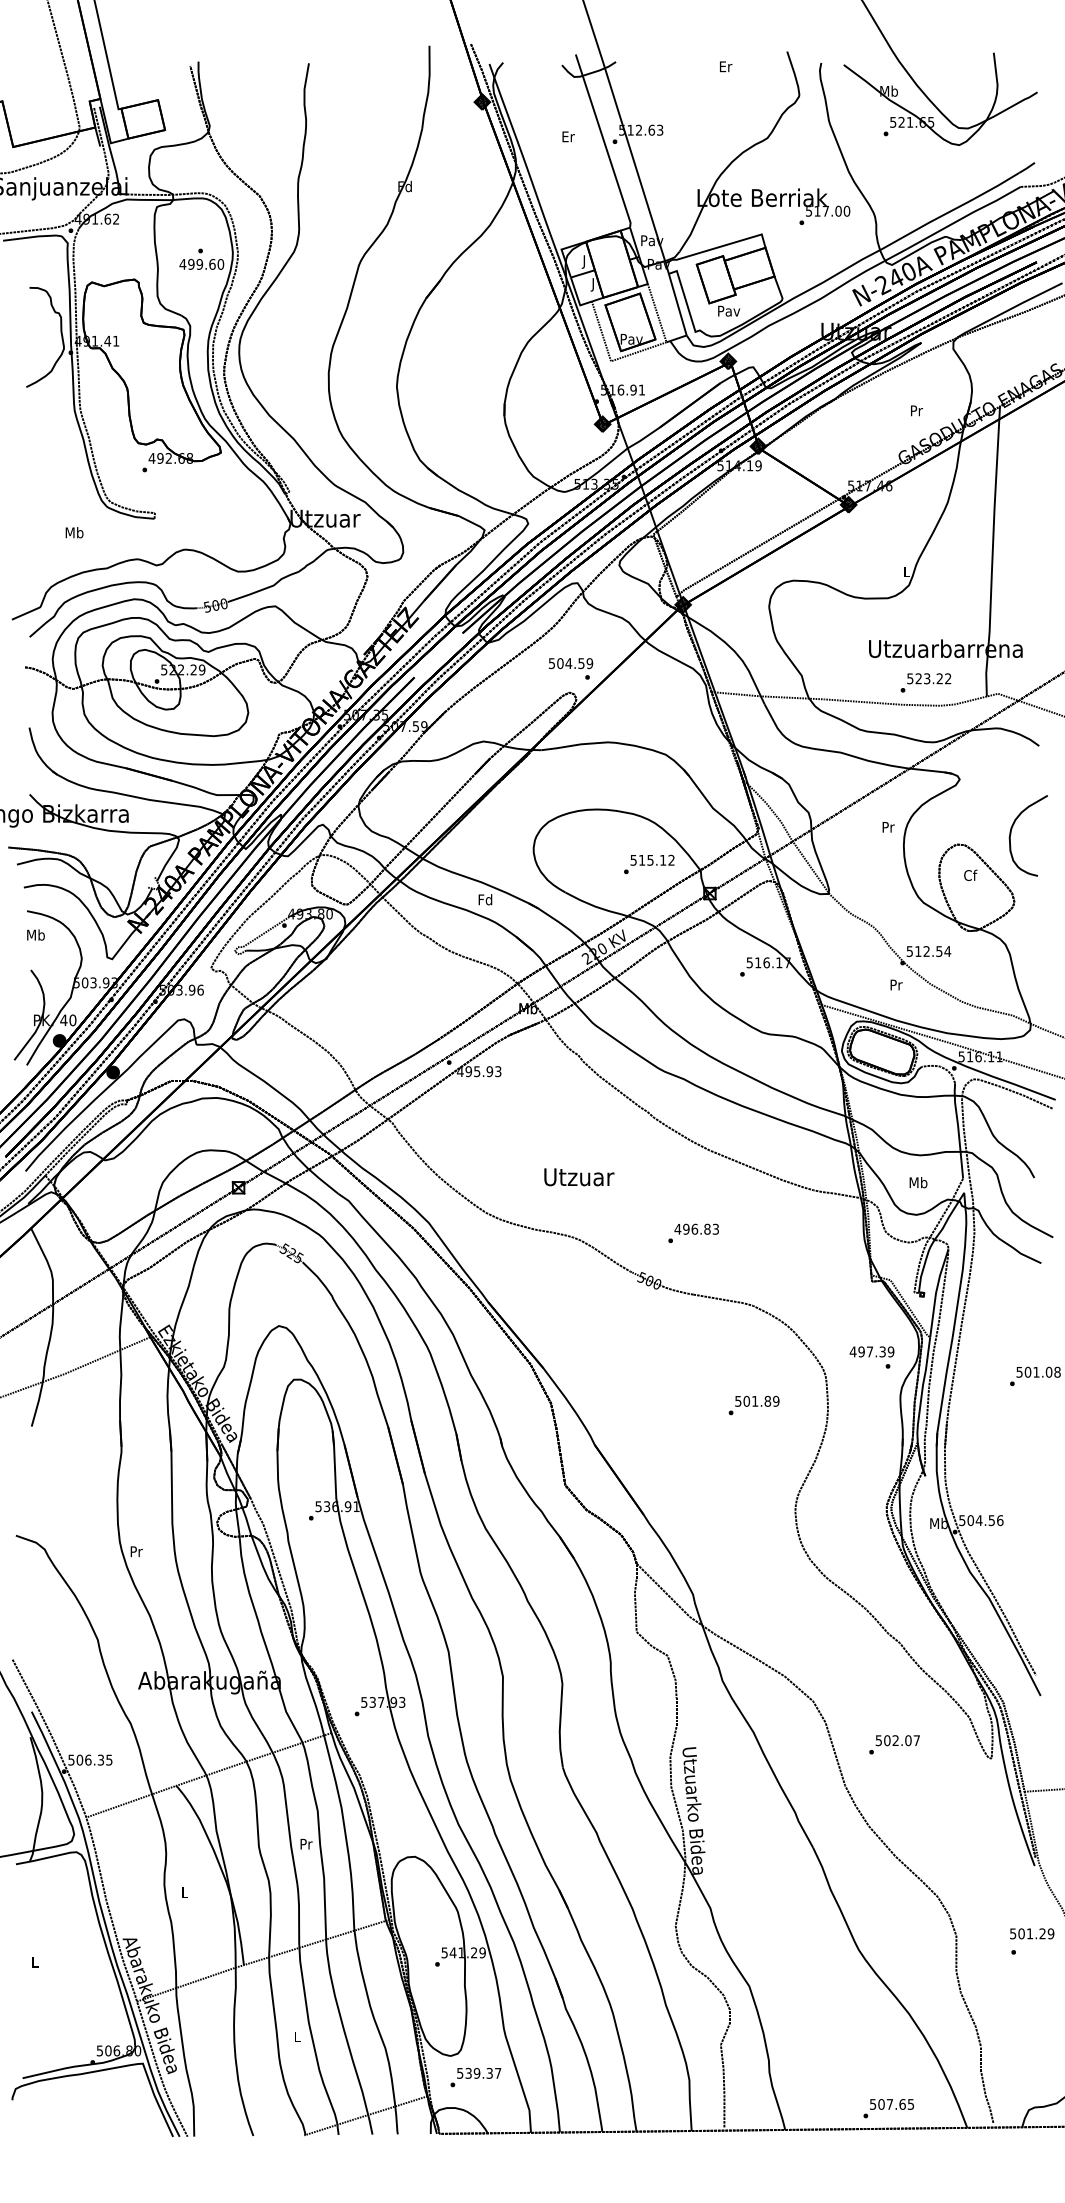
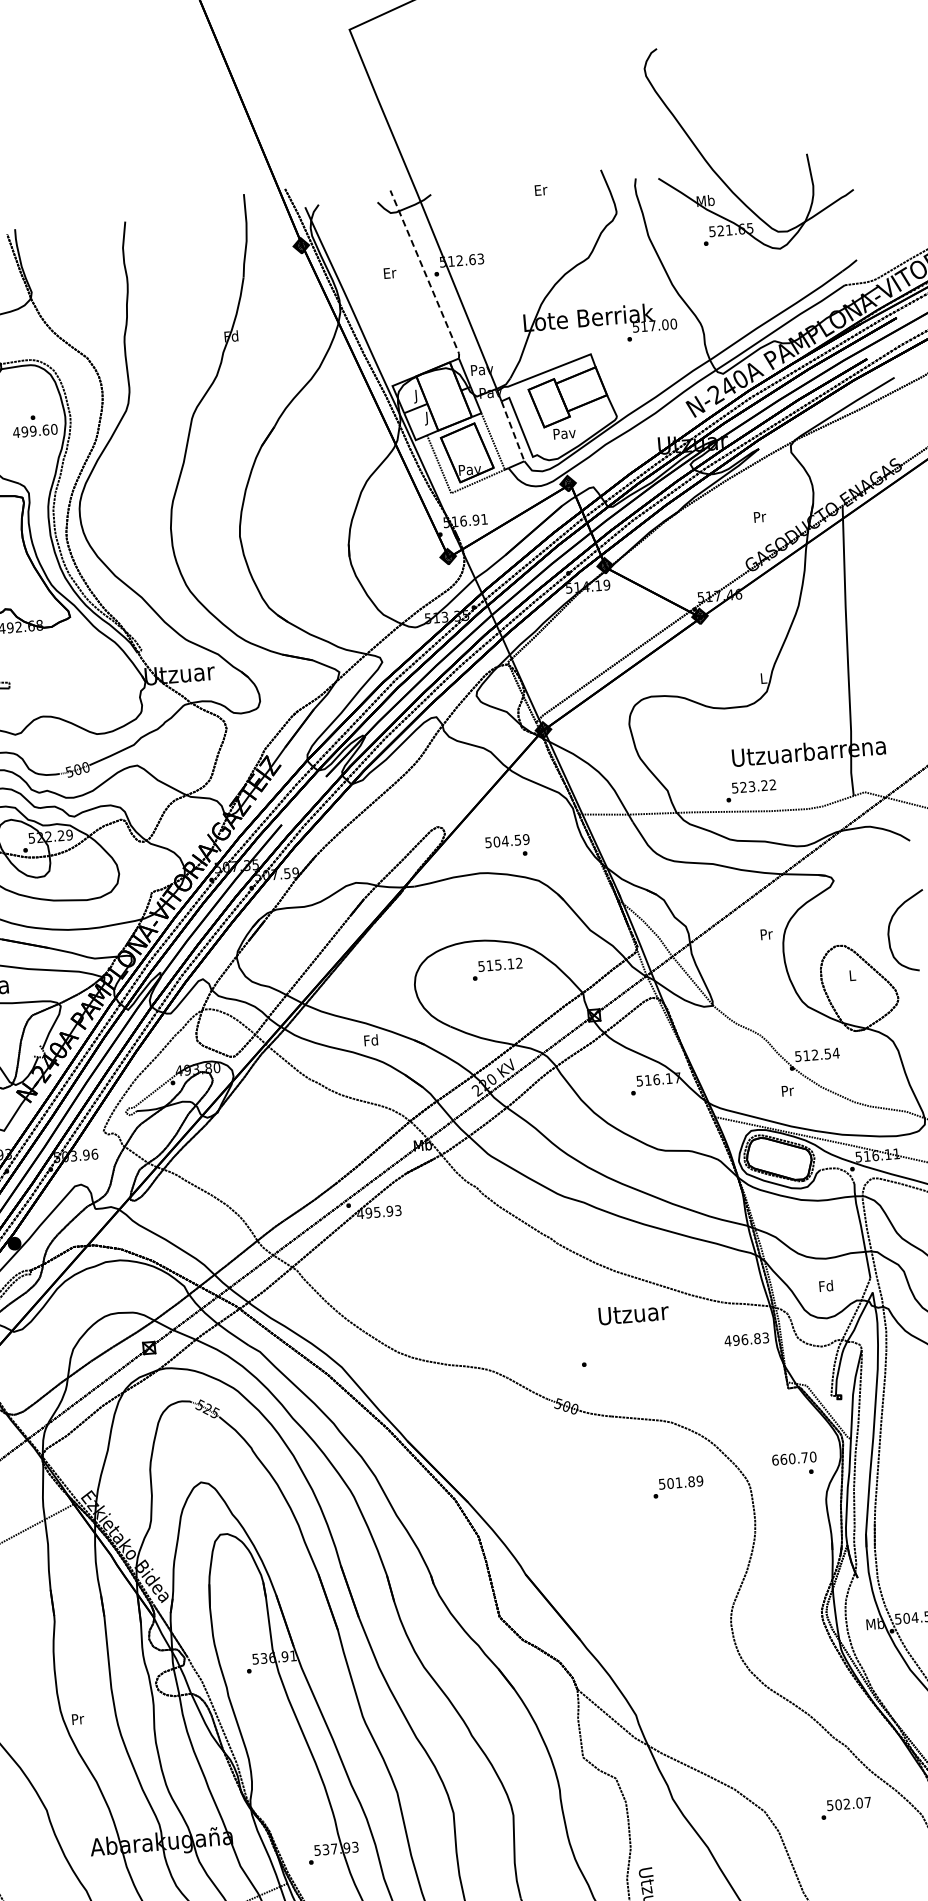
line: (604, 141) -> (426, 274), solid -> dashed
line: (677, 305) -> (512, 432), solid -> dashed
text: (570, 668) -> (507, 846), moved
text: (925, 682) -> (750, 790), moved
text: (649, 864) -> (497, 969), moved
text: (970, 874) -> (852, 974), Cf -> L
text: (579, 1177) -> (634, 1314), moved
text: (918, 1182) -> (826, 1285), Mb -> Fd
text: (696, 1228) -> (746, 1338), moved
text: (871, 1351) -> (793, 1458), 497.39 -> 660.70
text: (753, 1405) -> (677, 1487), moved
text: (894, 1744) -> (846, 1808), moved

